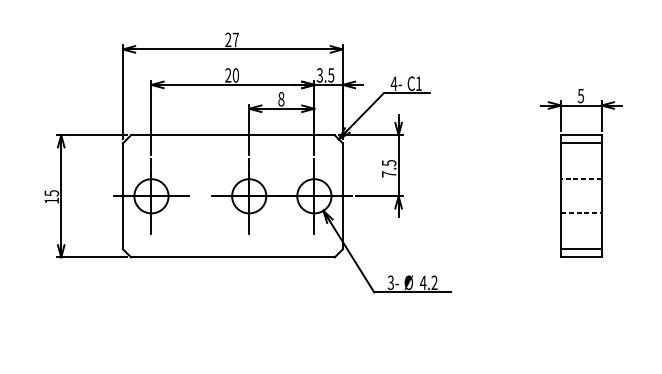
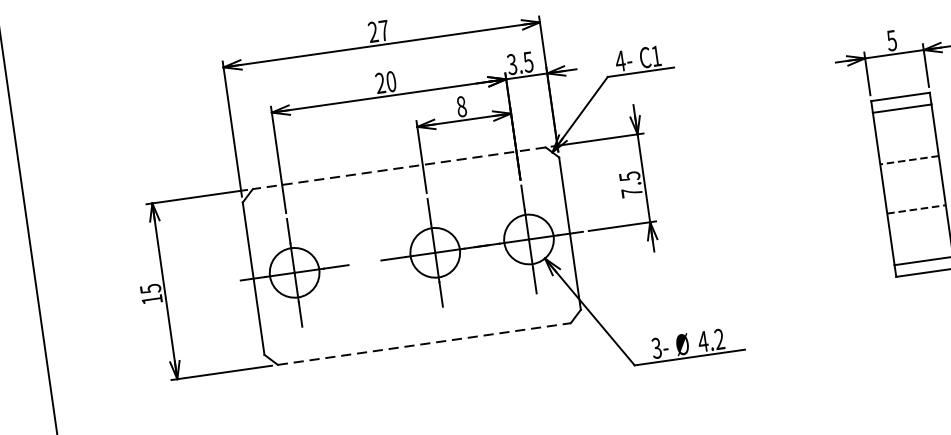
line: (232, 135) -> (398, 168), solid -> dashed
line: (232, 257) -> (423, 344), solid -> dashed

